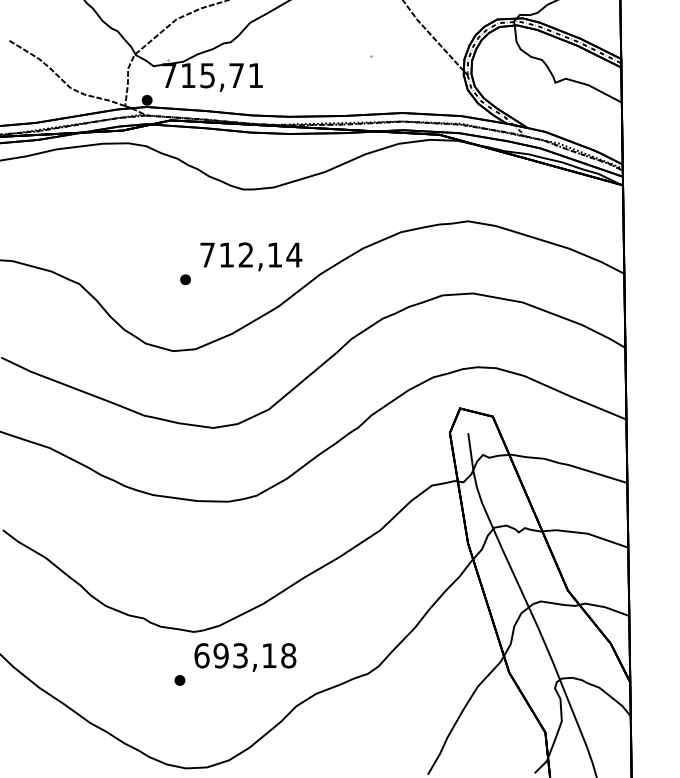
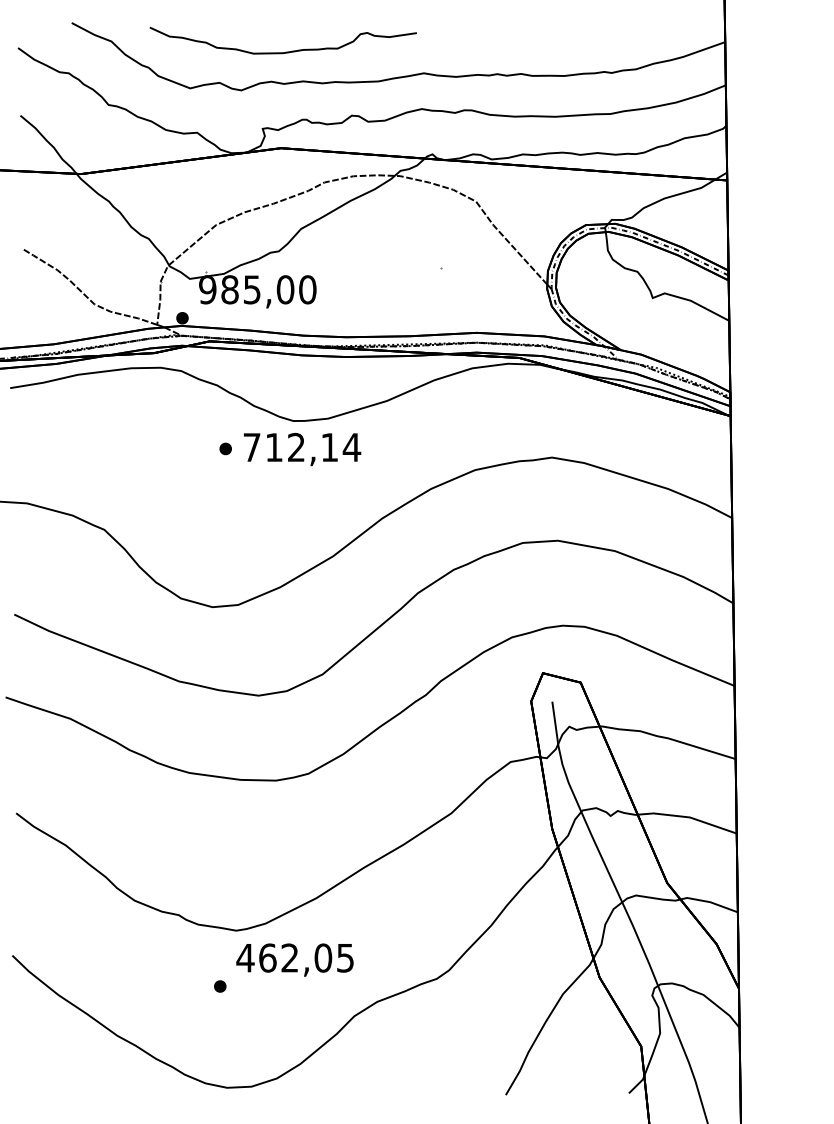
text: (212, 75) -> (257, 289), 715,71 -> 985,00
text: (251, 256) -> (302, 449), moved
part: (185, 279) -> (225, 448), moved
text: (245, 655) -> (295, 957), 693,18 -> 462,05

